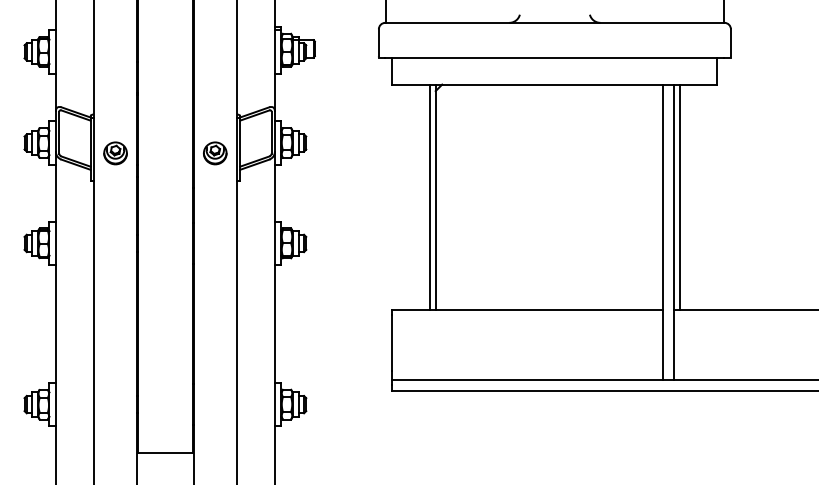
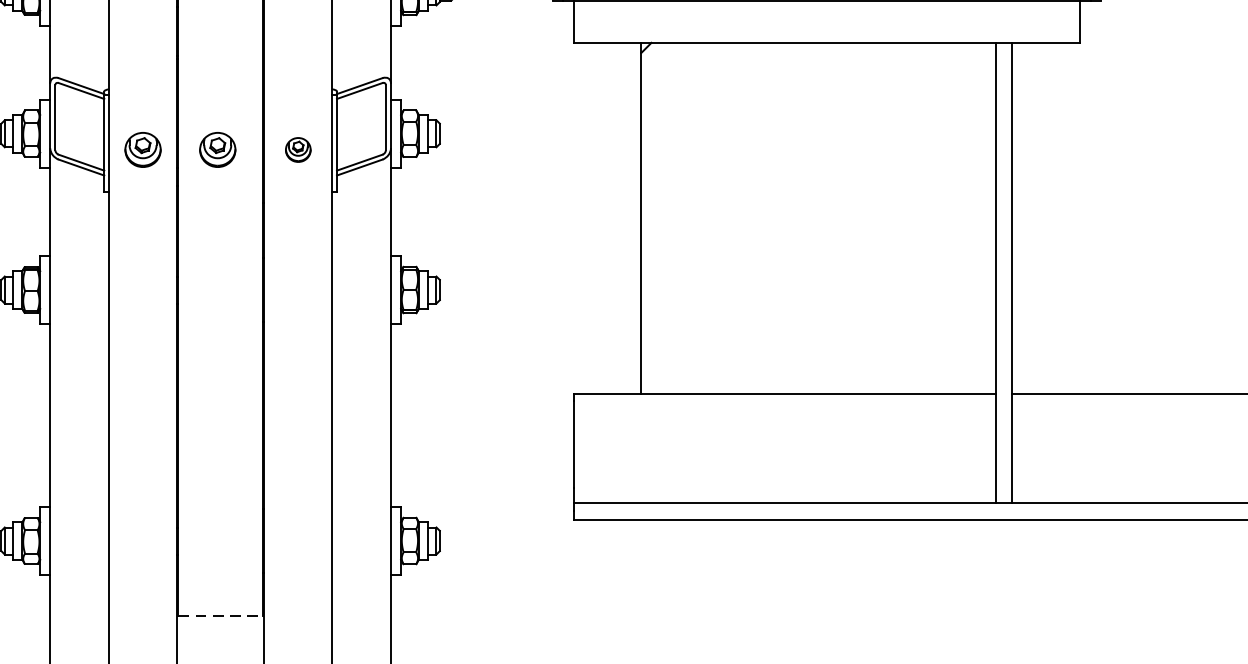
part: (163, 153) -> (217, 150), added
part: (215, 153) -> (298, 150), size x0.7
line: (430, 196) -> (633, 217), removed
line: (679, 196) -> (1020, 217), removed
line: (165, 452) -> (220, 615), solid -> dashed

